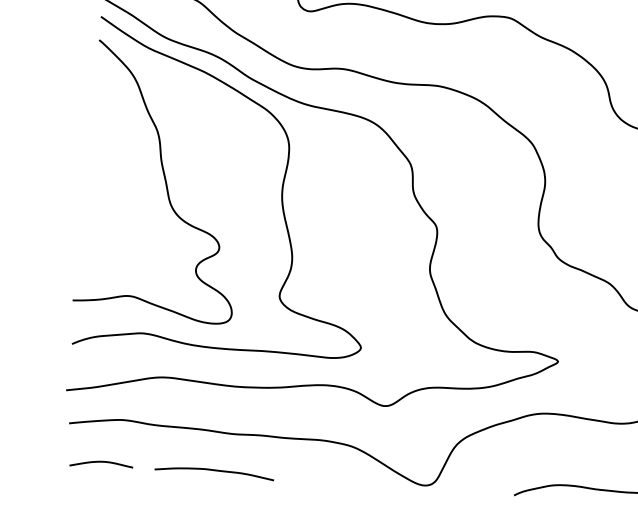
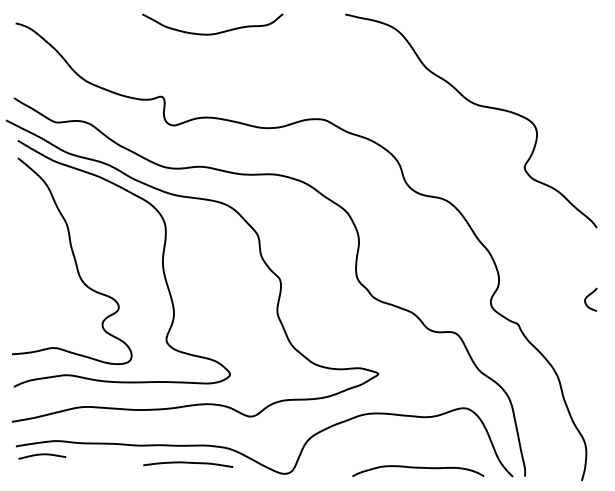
curve: (101, 463) -> (42, 455), moved
curve: (214, 471) -> (188, 463), moved

